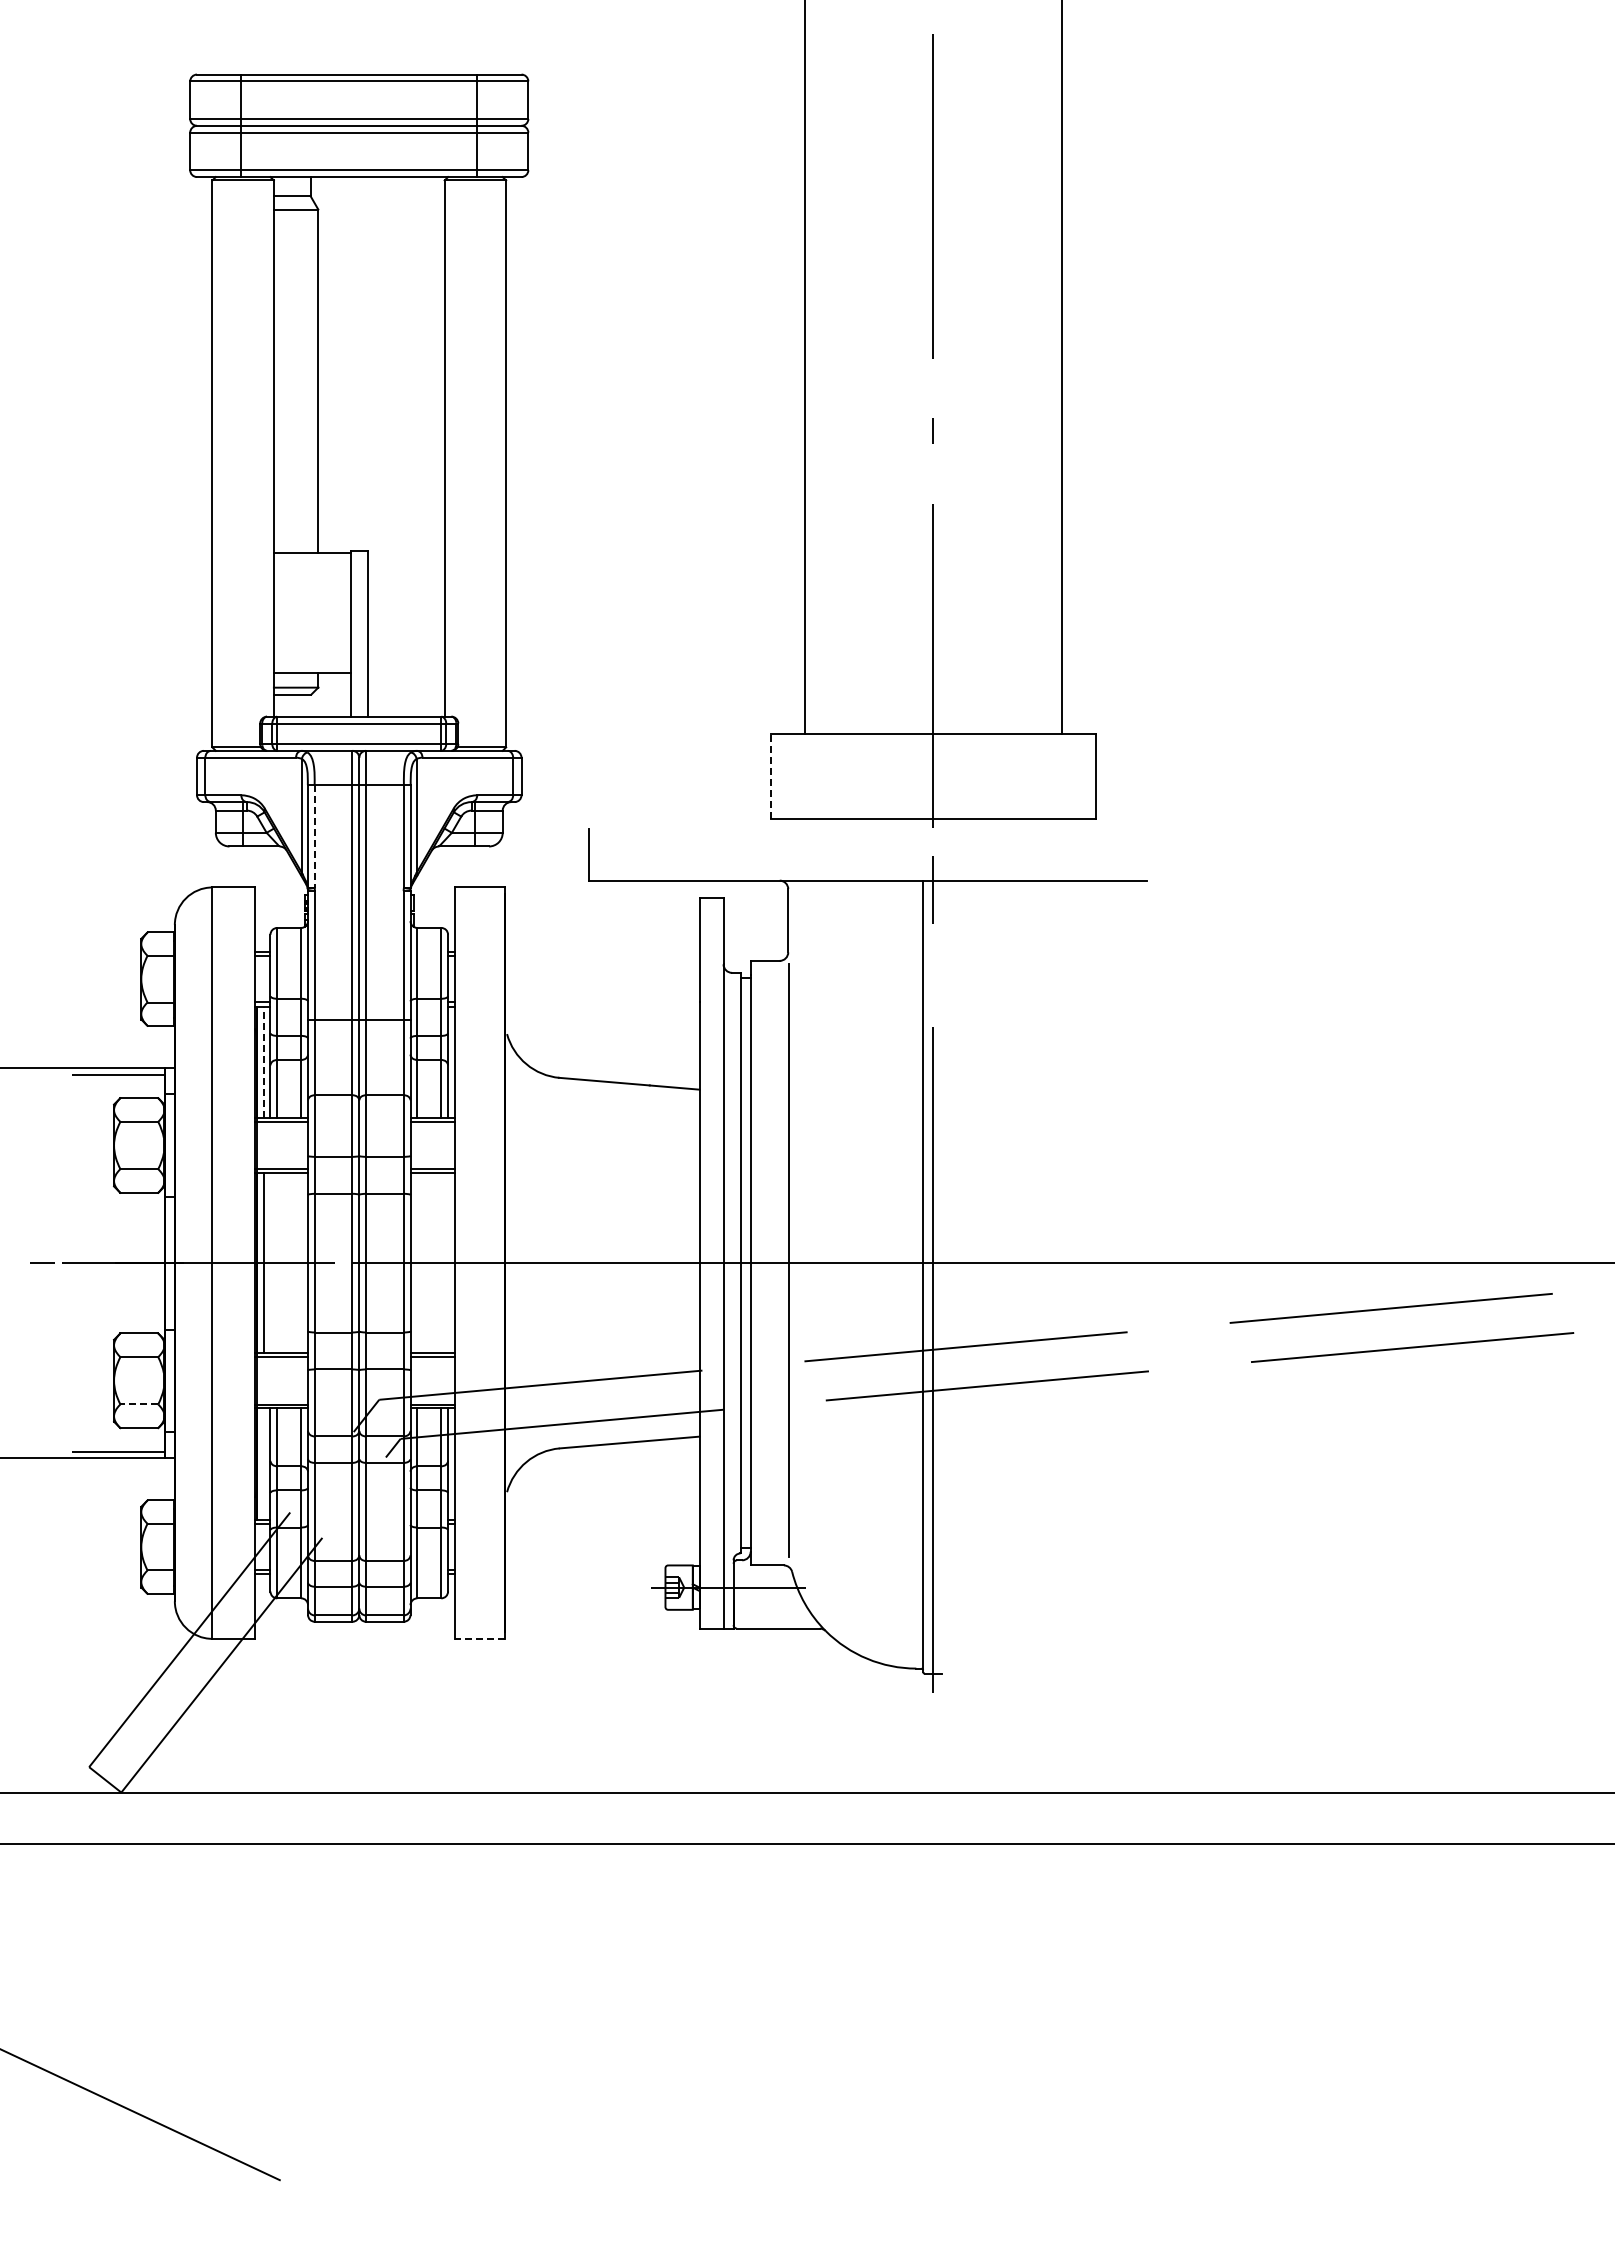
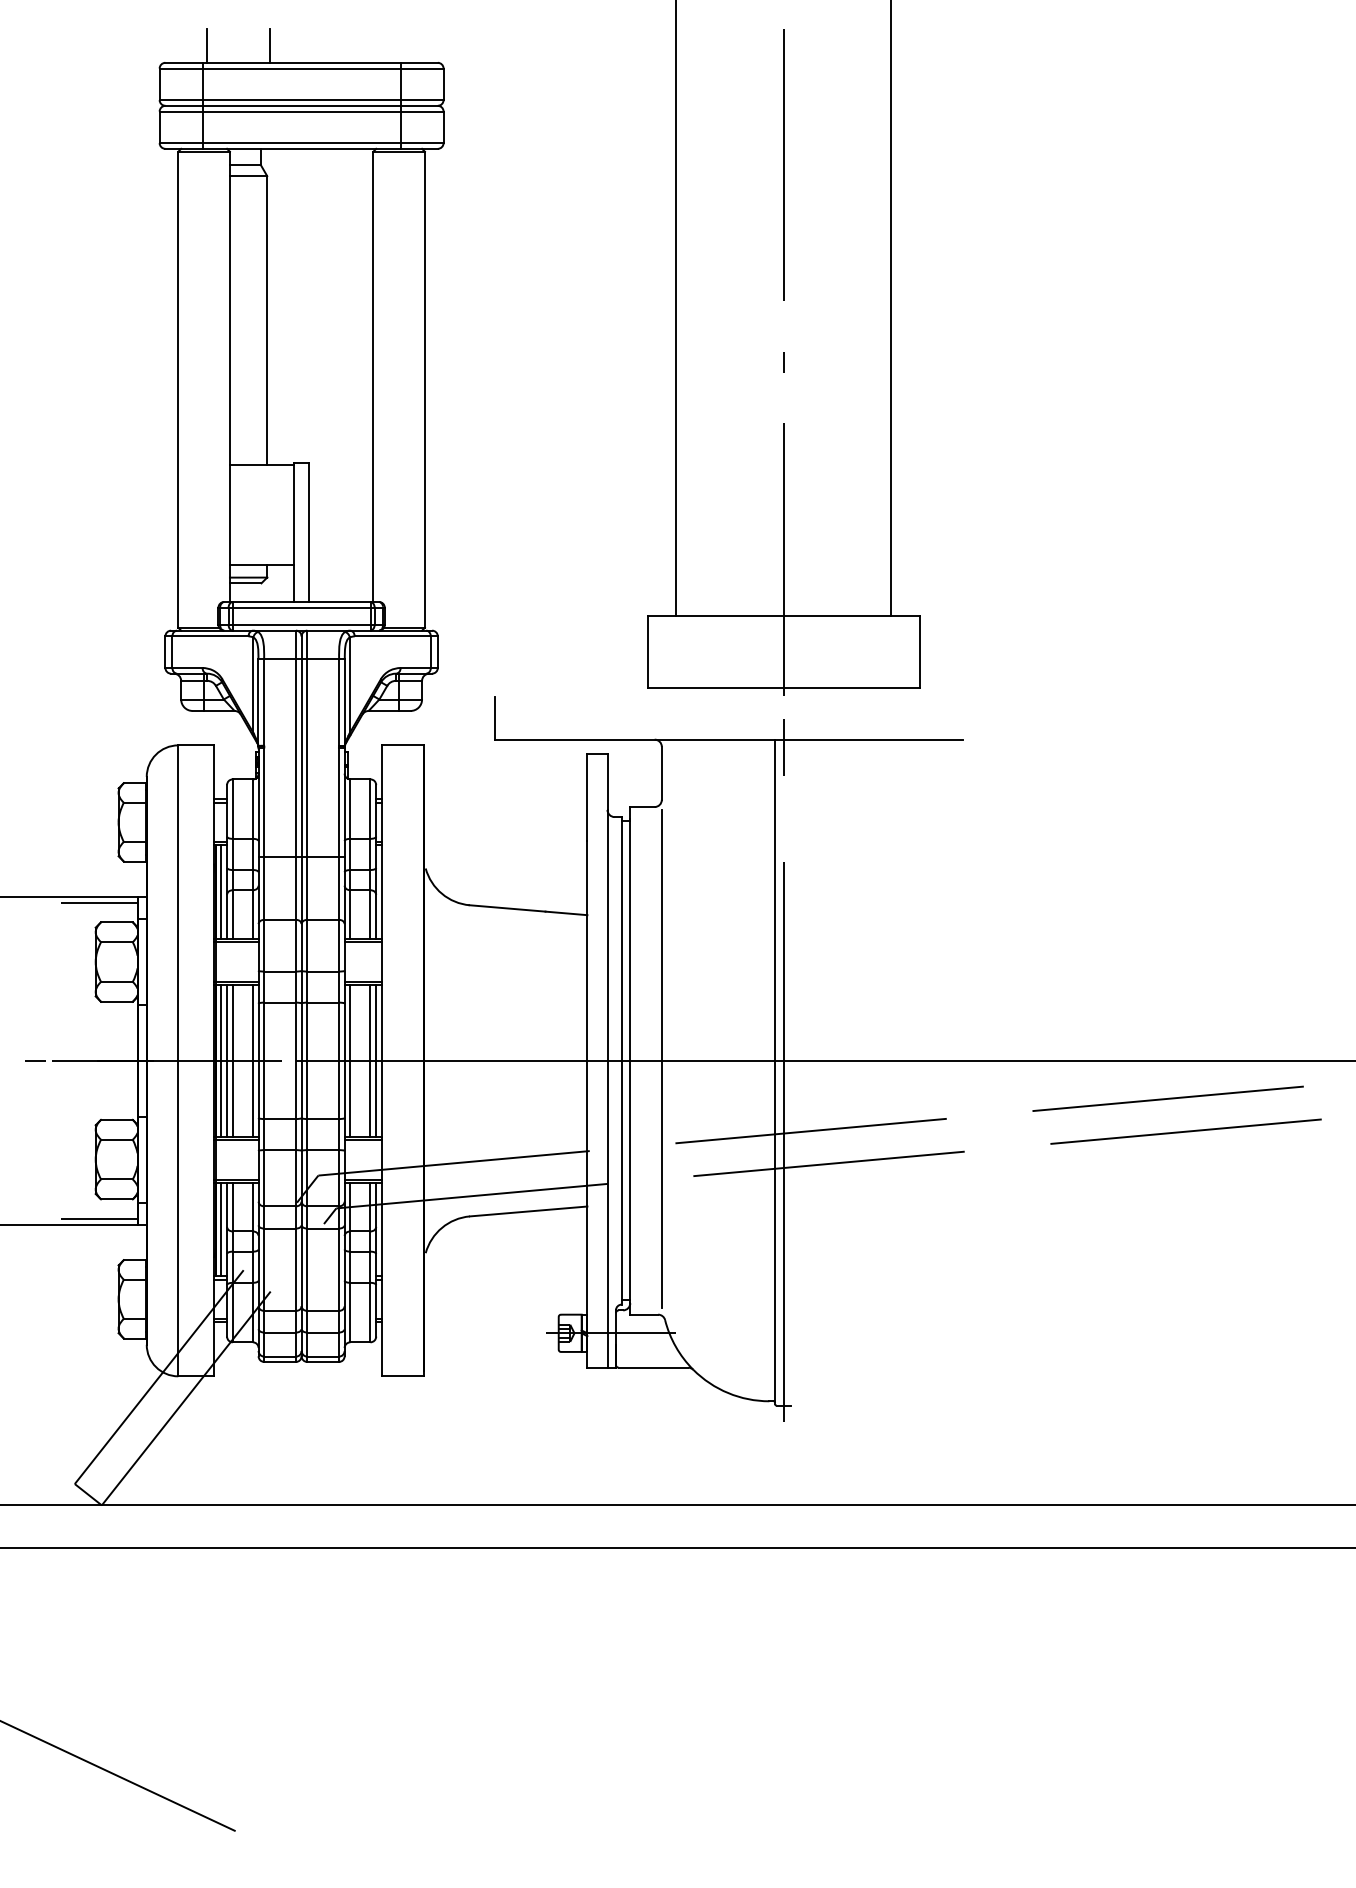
line: (246, 53) -> (206, 45), added
line: (321, 53) -> (269, 45), added
line: (771, 776) -> (647, 652), dashed -> solid
line: (314, 836) -> (264, 702), dashed -> solid
line: (263, 1062) -> (221, 892), dashed -> solid
line: (270, 1262) -> (227, 1060), added
line: (277, 1262) -> (232, 1060), added
line: (301, 1262) -> (253, 1060), added
line: (417, 1262) -> (350, 1060), added
line: (441, 1262) -> (370, 1060), added
line: (448, 1262) -> (376, 1060), added
line: (139, 1404) -> (117, 1179), dashed -> solid
line: (263, 1463) -> (221, 1229), added
line: (479, 1638) -> (402, 1376), dashed -> solid

